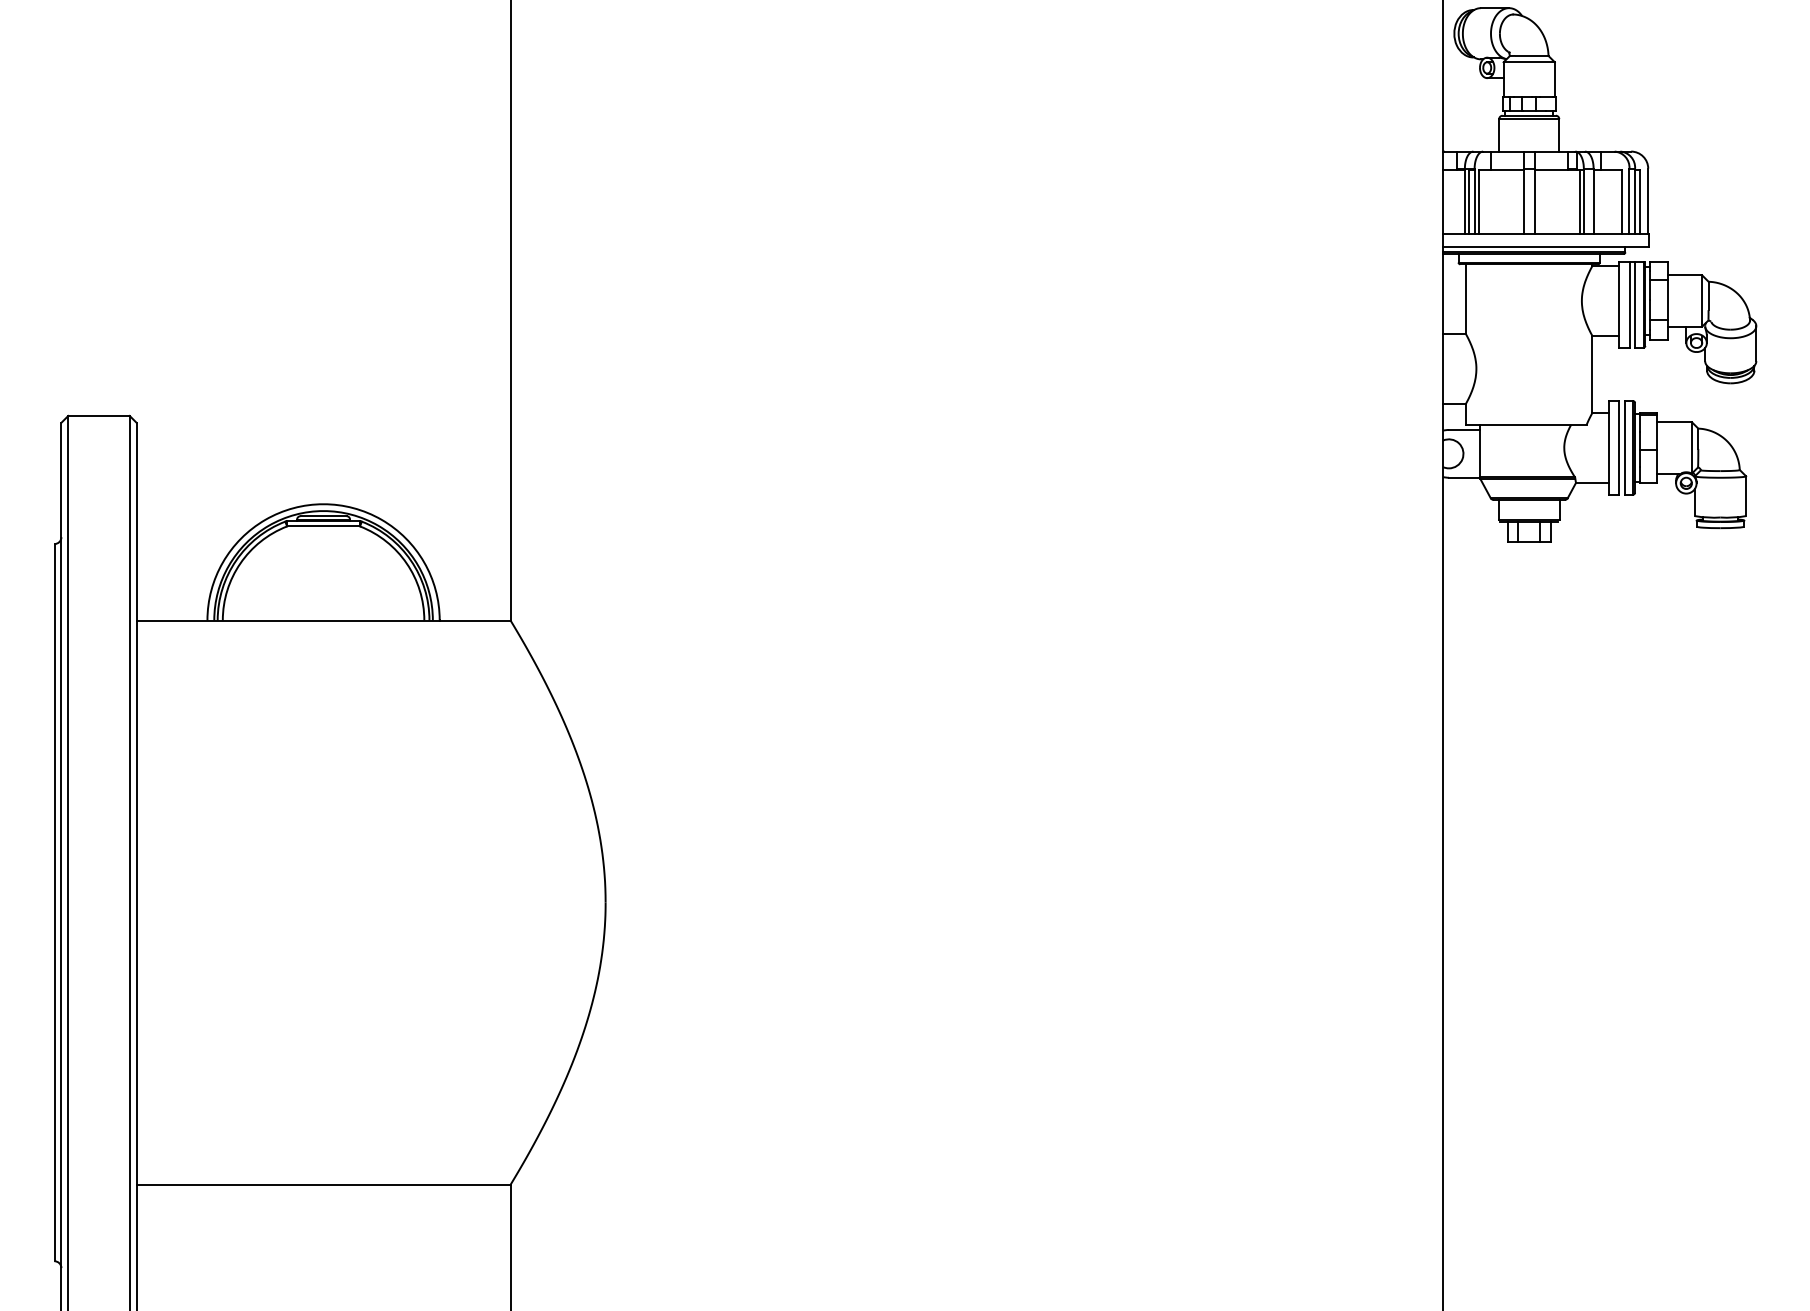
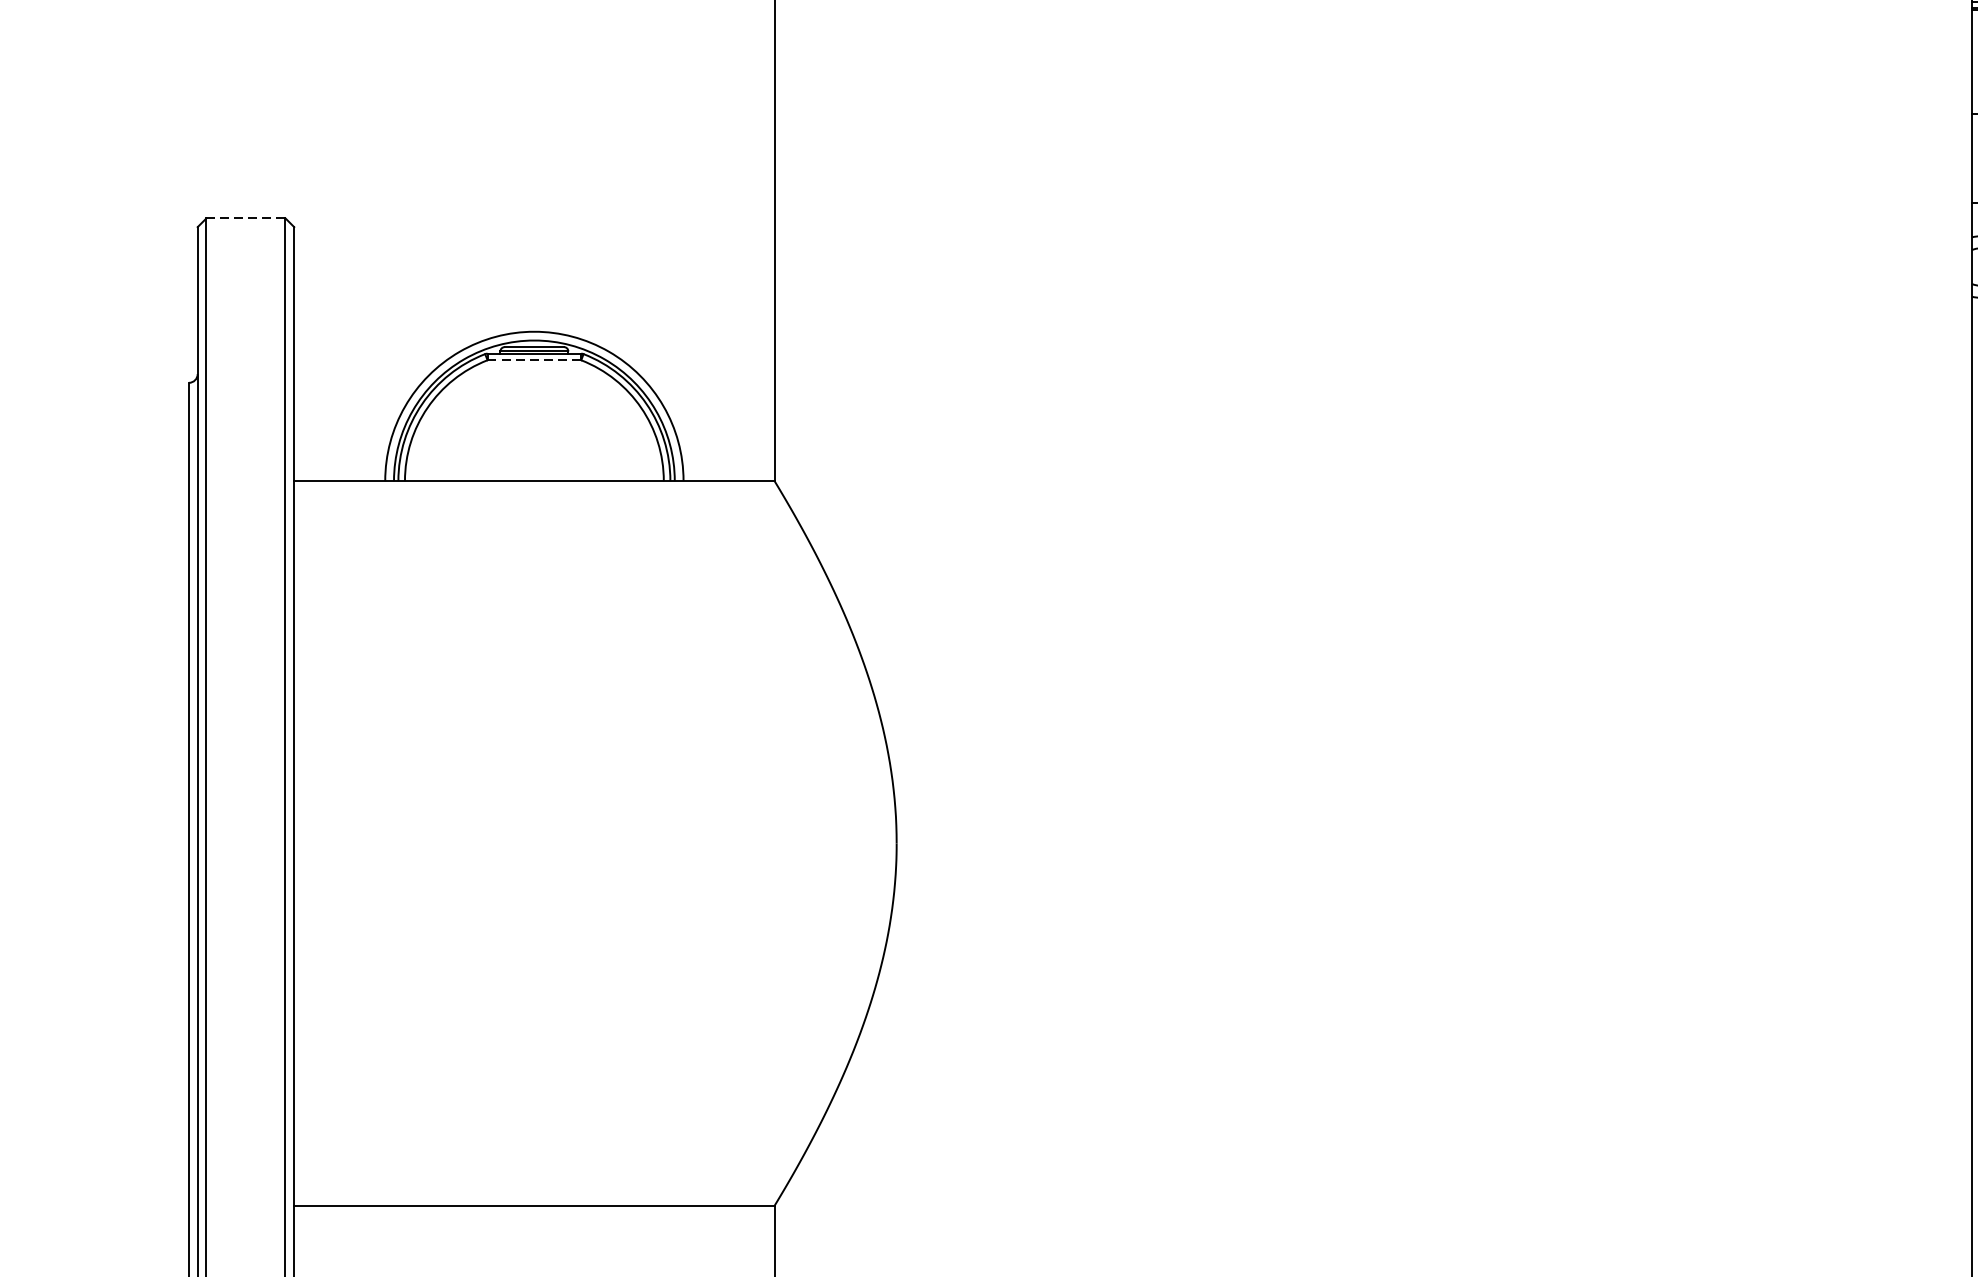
line: (99, 415) -> (246, 217), solid -> dashed
line: (323, 526) -> (534, 360), solid -> dashed

